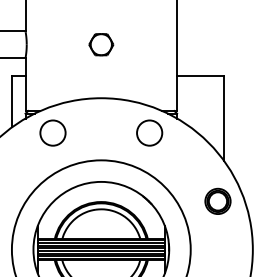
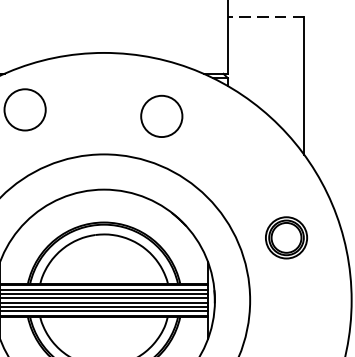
line: (200, 76) -> (266, 17), solid -> dashed
circle: (149, 132) -> (161, 115), moved
part: (217, 200) -> (285, 236), moved

